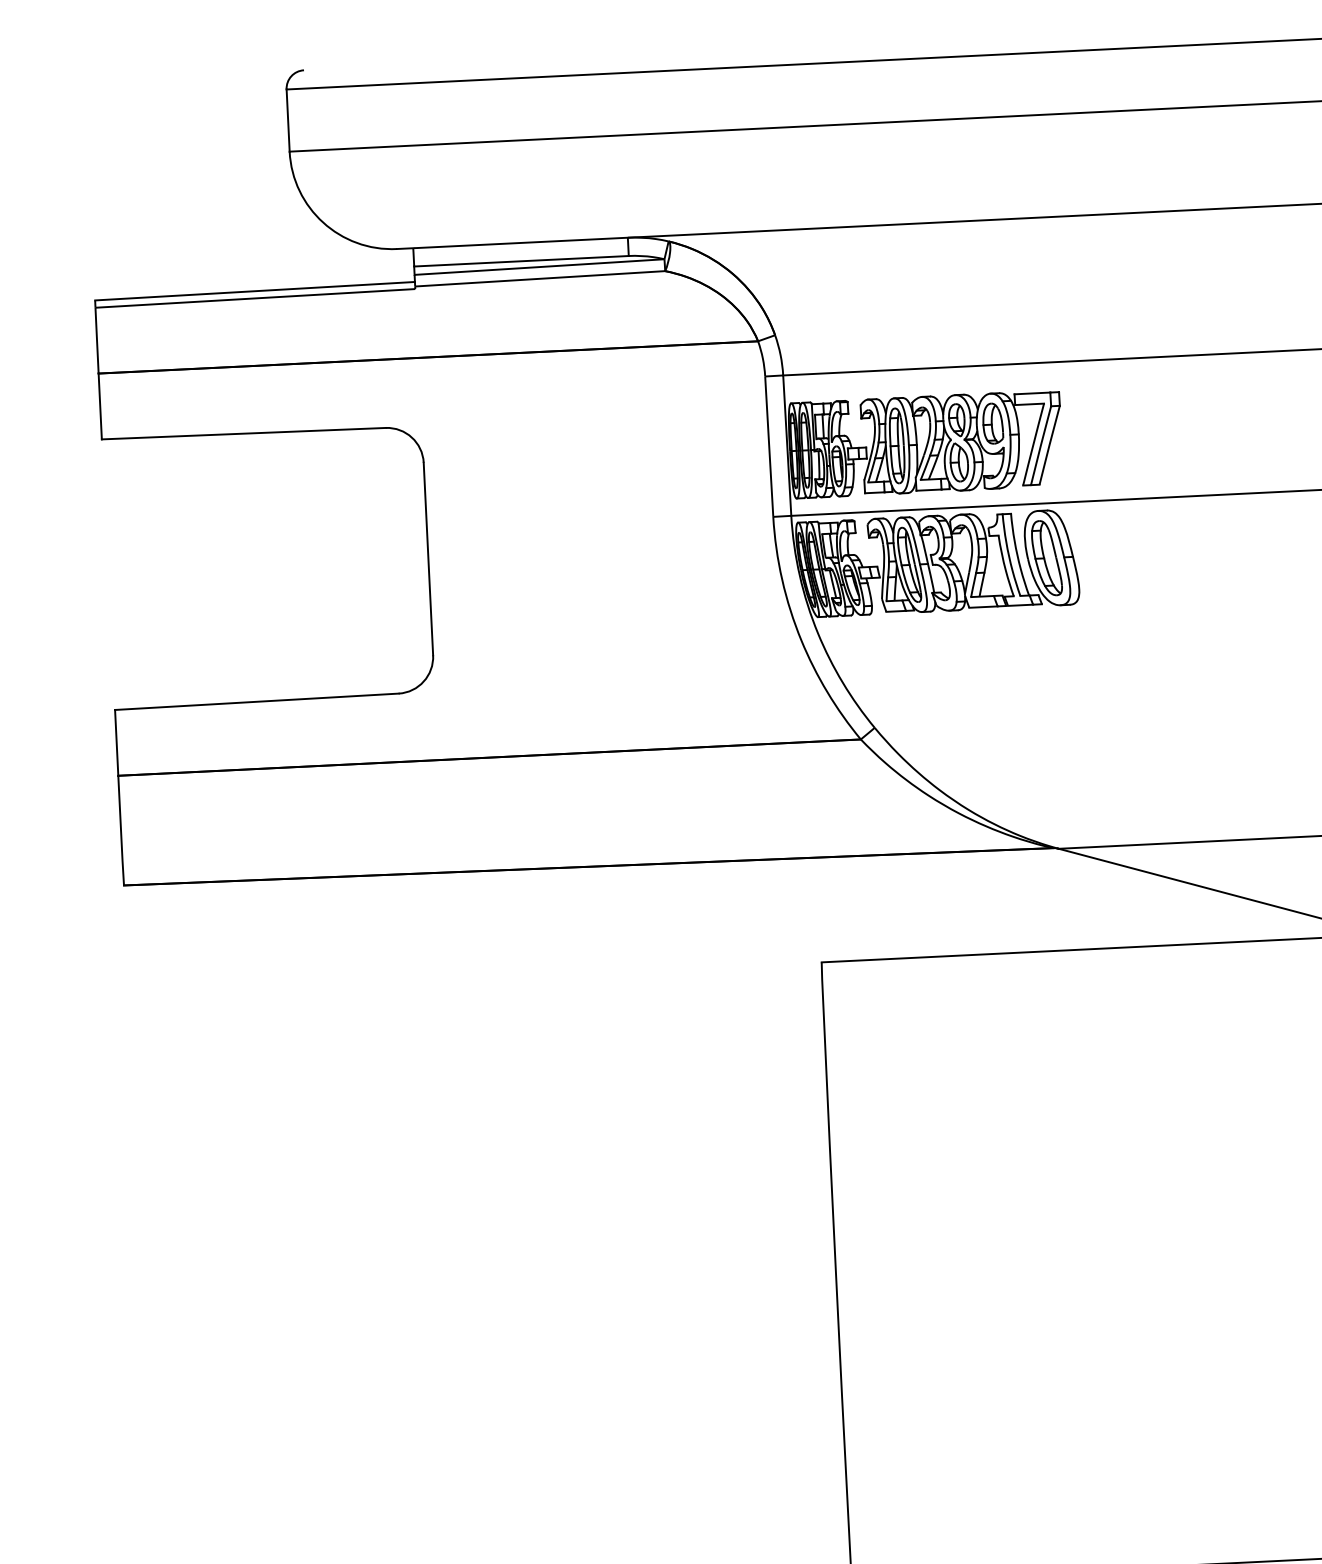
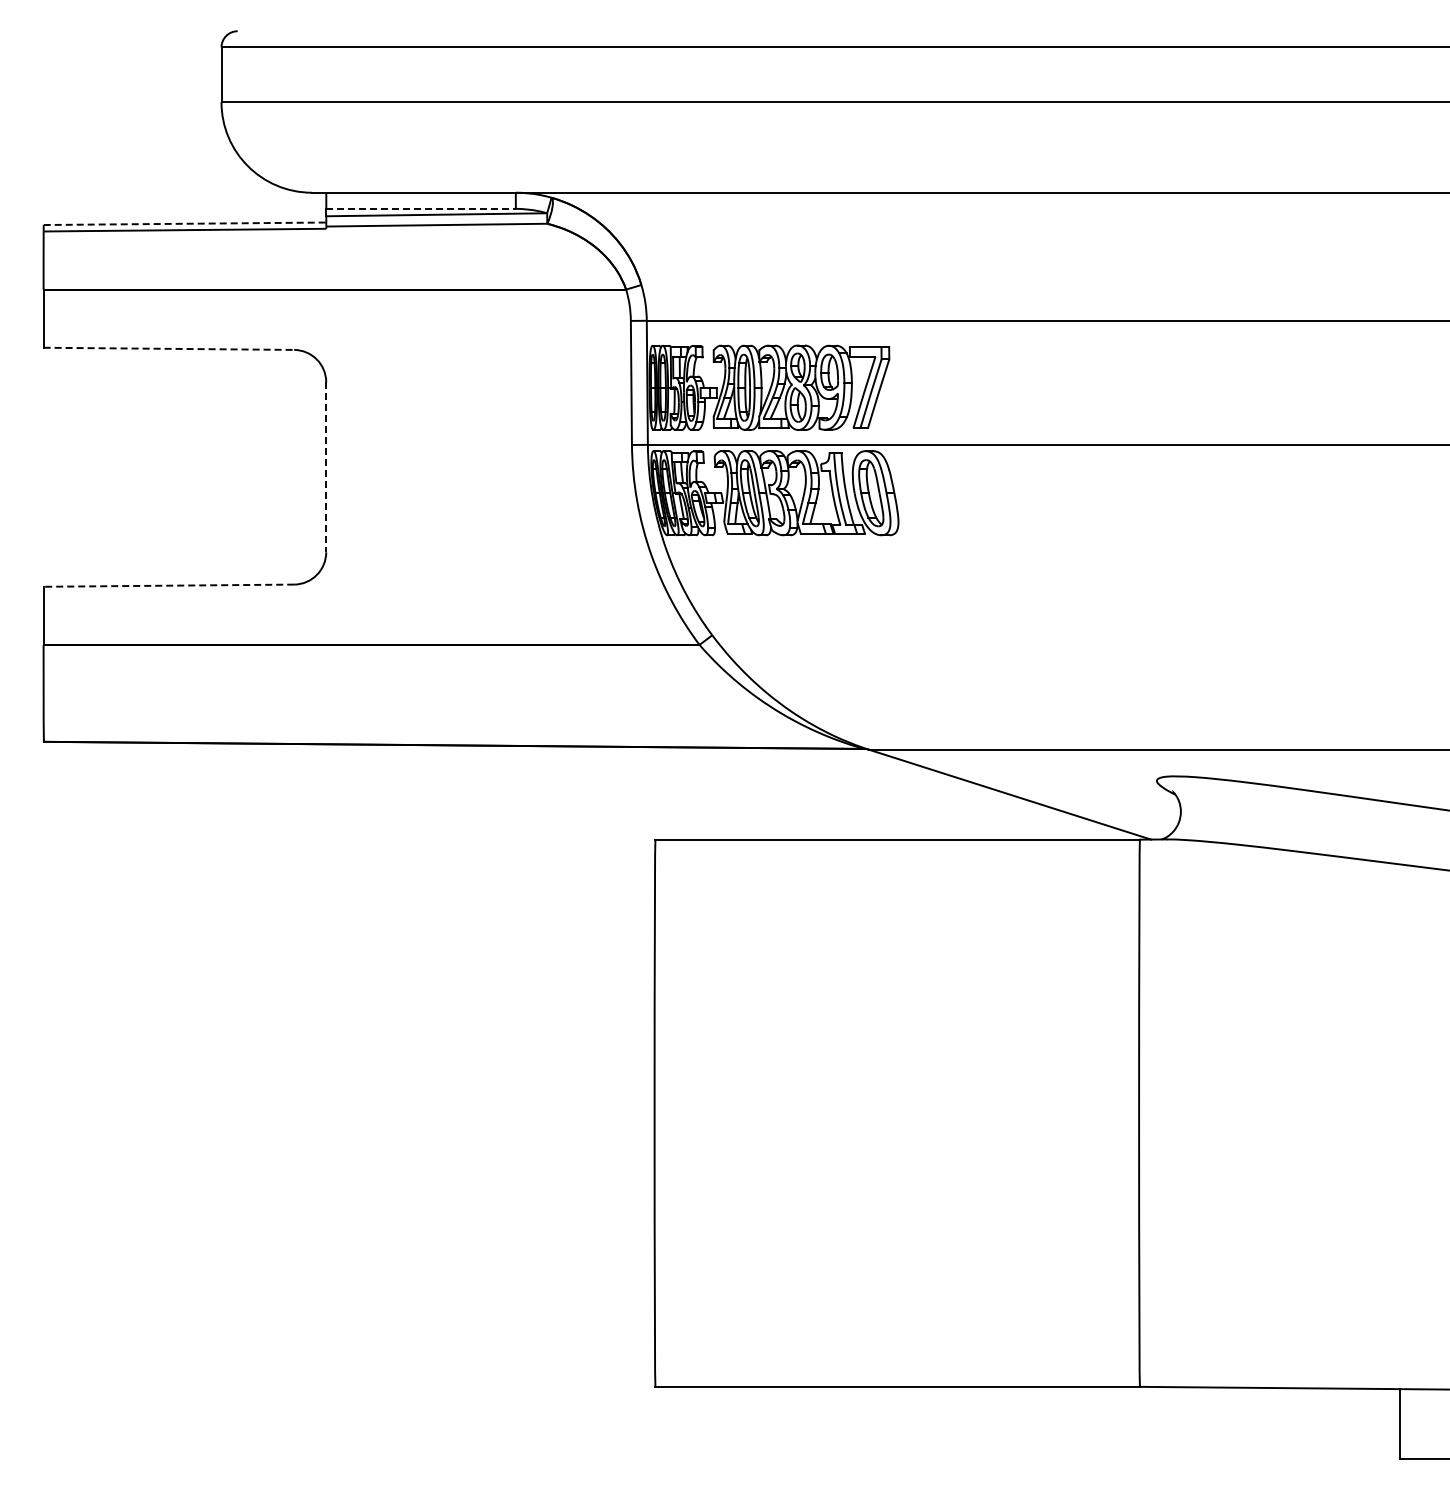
line: (521, 260) -> (421, 208), solid -> dashed
line: (255, 290) -> (185, 223), solid -> dashed
line: (244, 433) -> (169, 348), solid -> dashed
line: (428, 559) -> (326, 467), solid -> dashed
line: (256, 701) -> (168, 585), solid -> dashed

